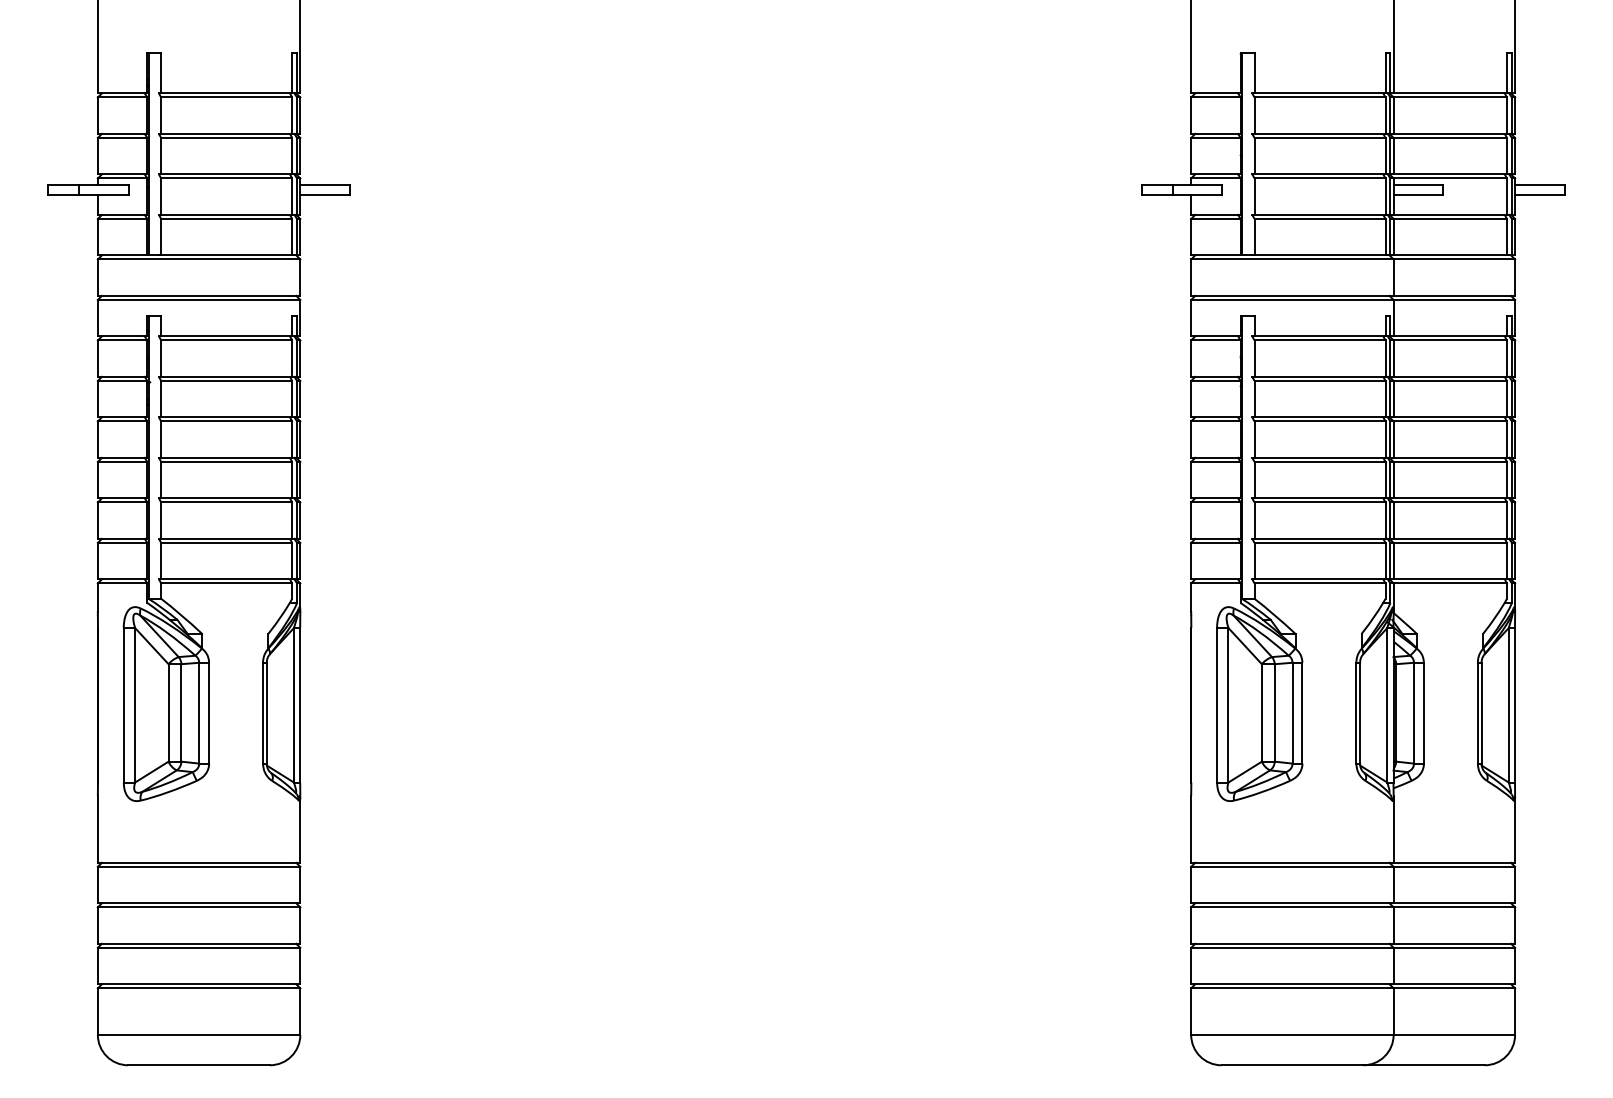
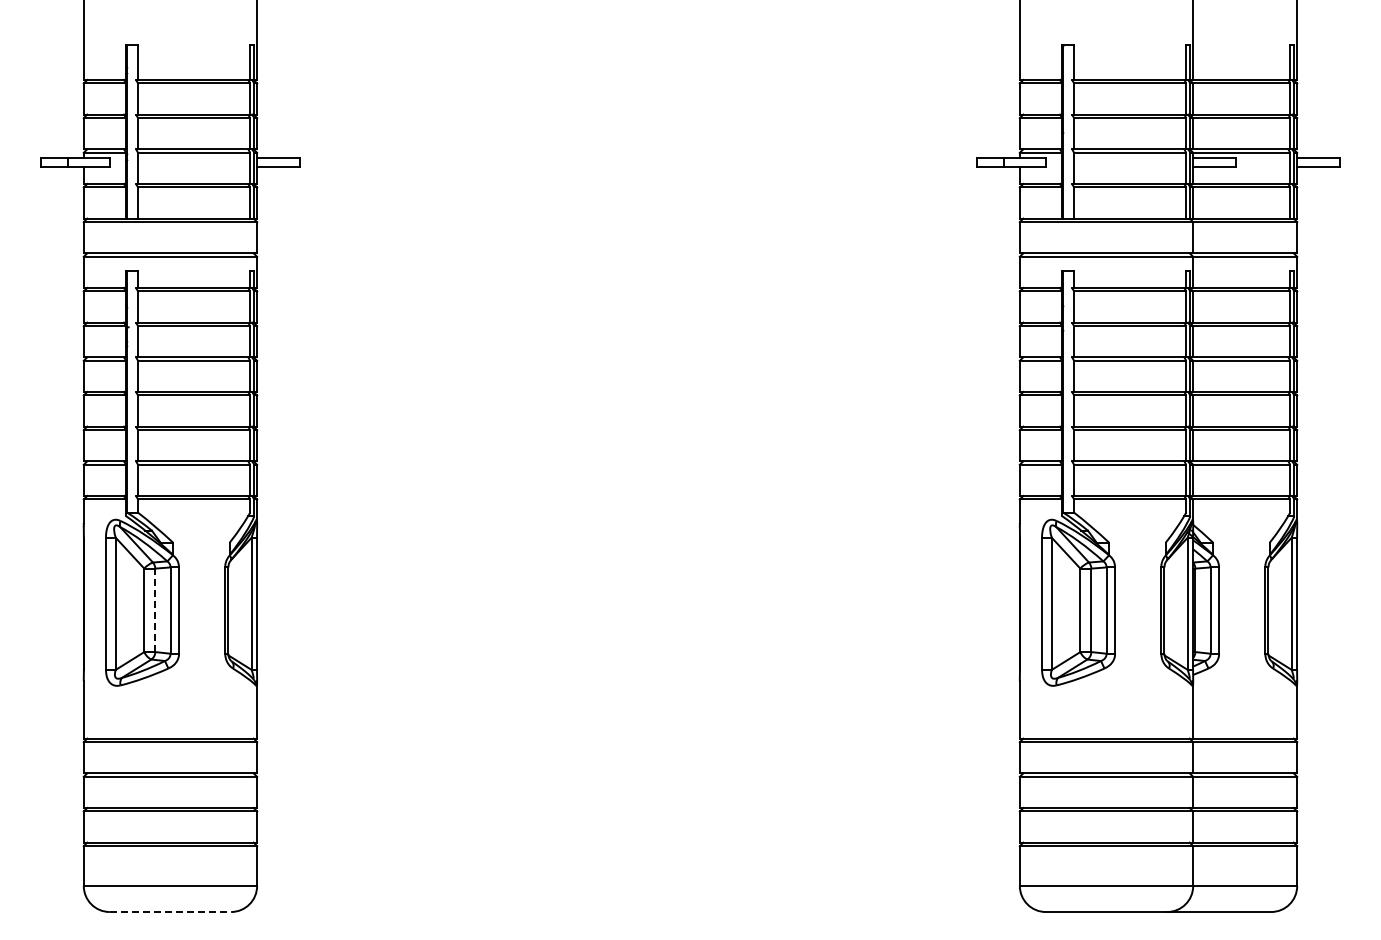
line: (181, 713) -> (155, 610), solid -> dashed
line: (199, 1065) -> (170, 912), solid -> dashed

